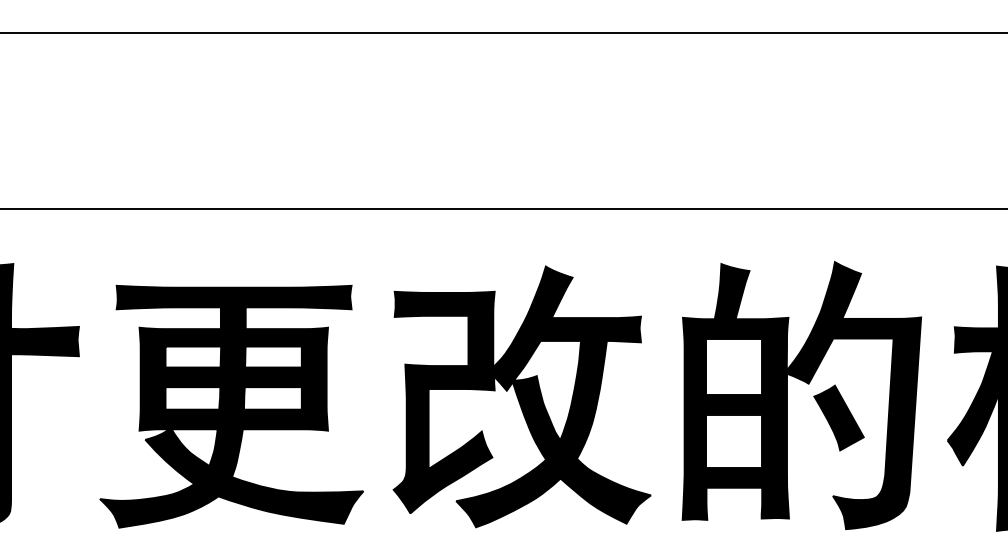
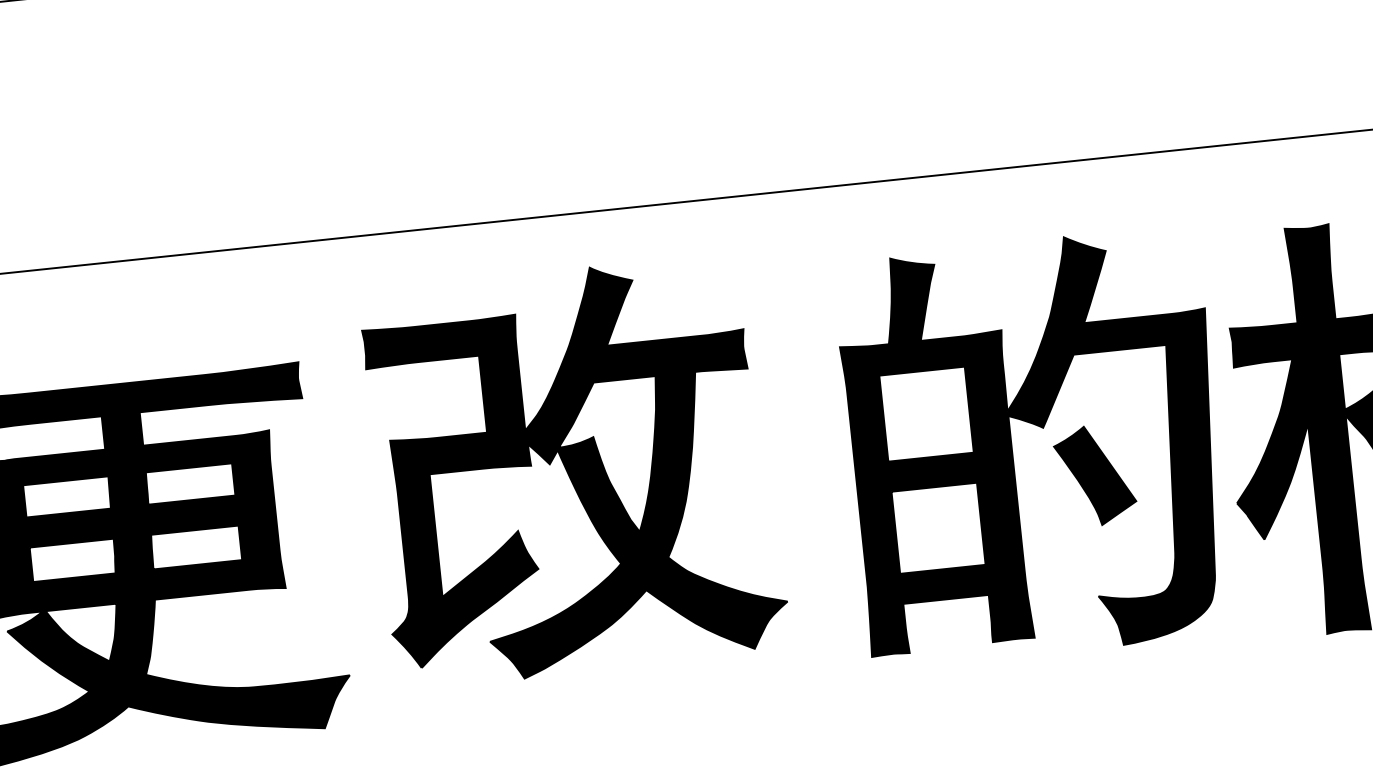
part: (521, 396) -> (573, 470), moved
part: (813, 396) -> (1052, 446), moved

